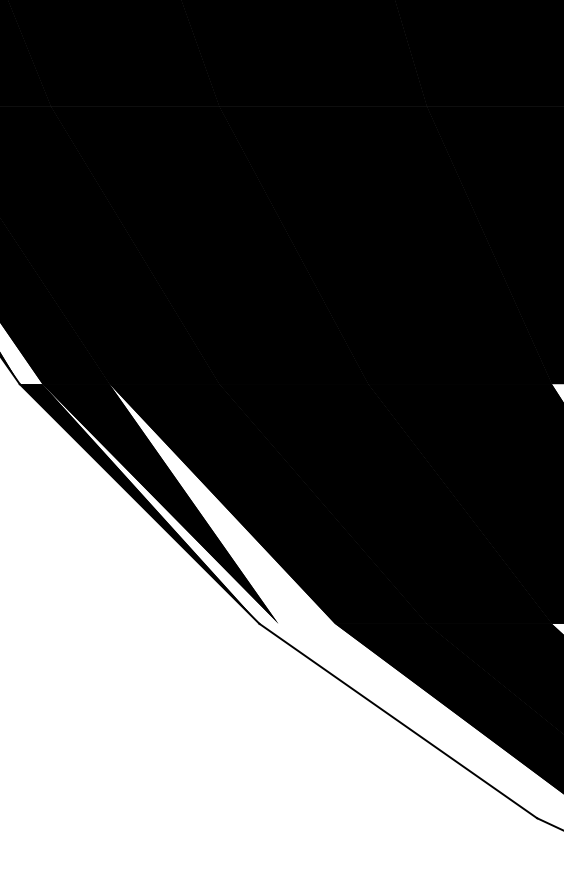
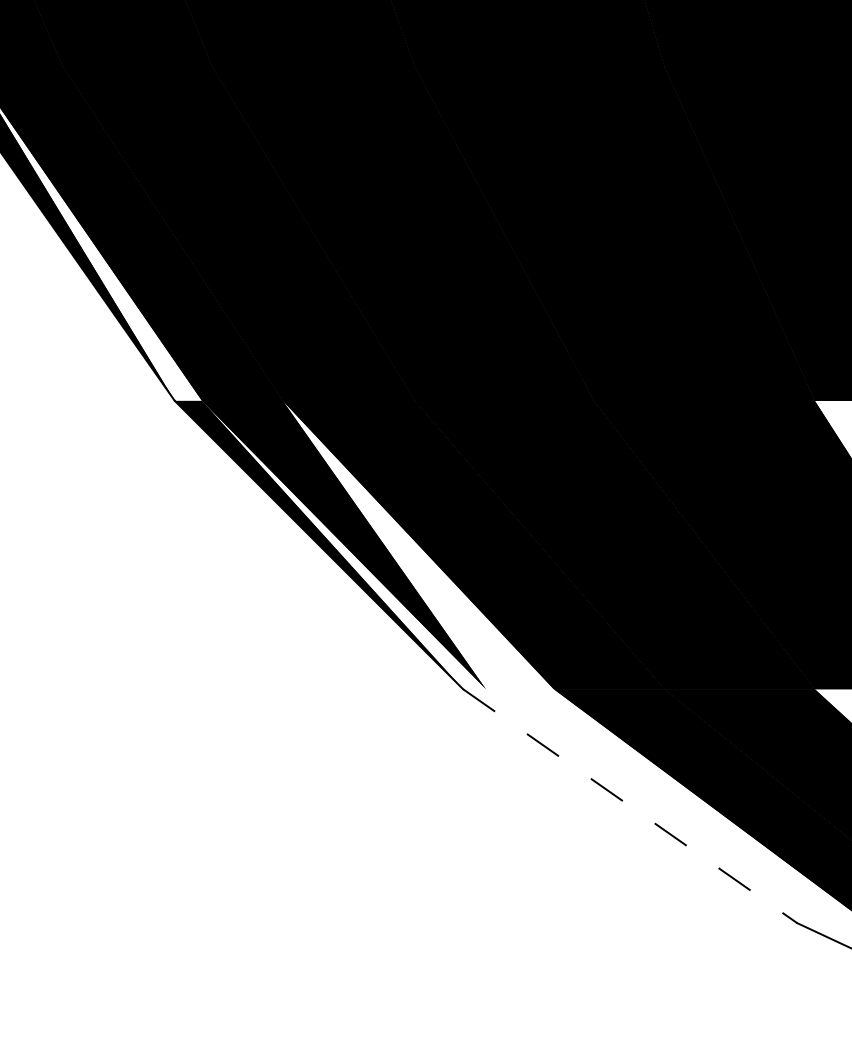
line: (398, 721) -> (630, 806), solid -> dashed

